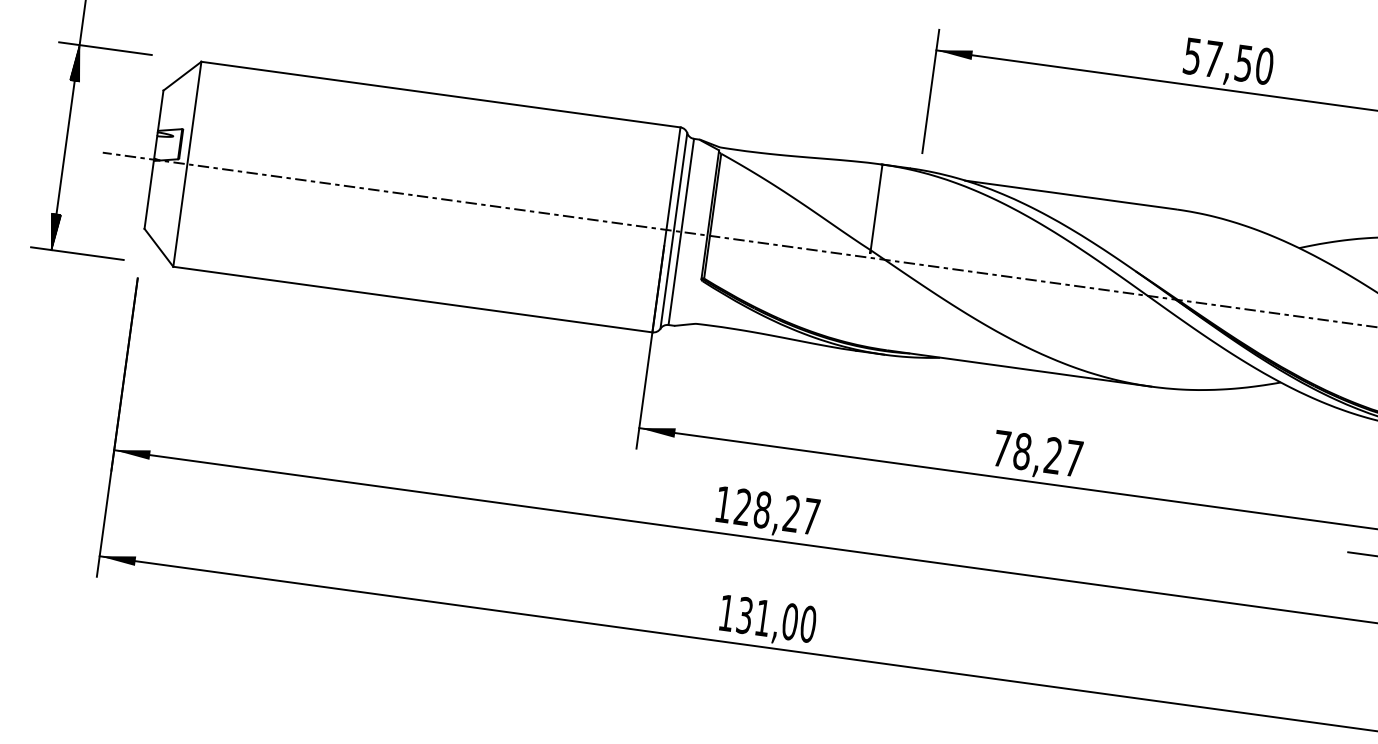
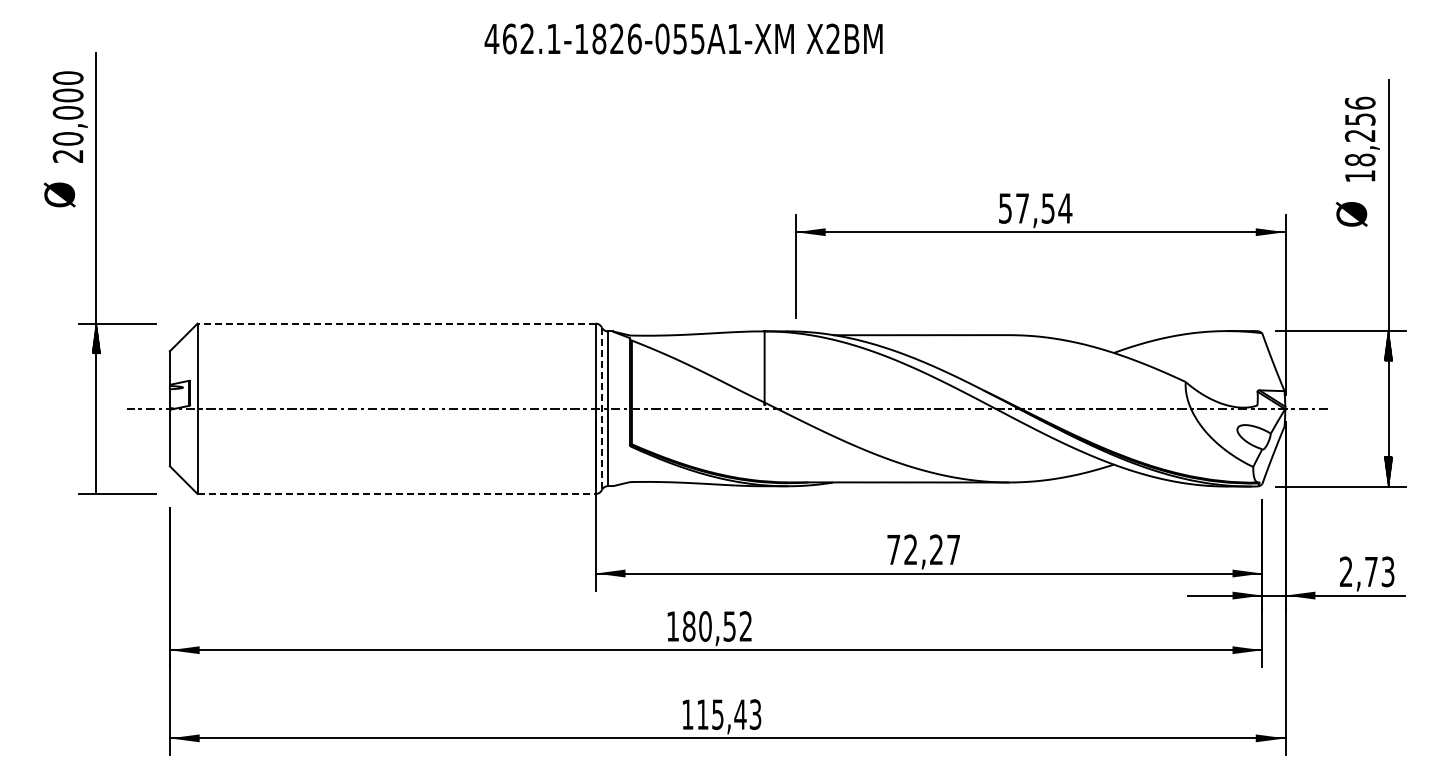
text: (1264, 66) -> (1065, 208), 57,50 -> 57,54
line: (440, 94) -> (396, 323), solid -> dashed
hatch: (54, 231) -> (96, 478), removed
line: (673, 231) -> (601, 409), solid -> dashed
line: (413, 299) -> (397, 493), solid -> dashed
text: (1022, 451) -> (910, 549), 78,27 -> 72,27
text: (777, 511) -> (717, 626), 128,27 -> 180,52
text: (777, 619) -> (729, 714), 131,00 -> 115,43

